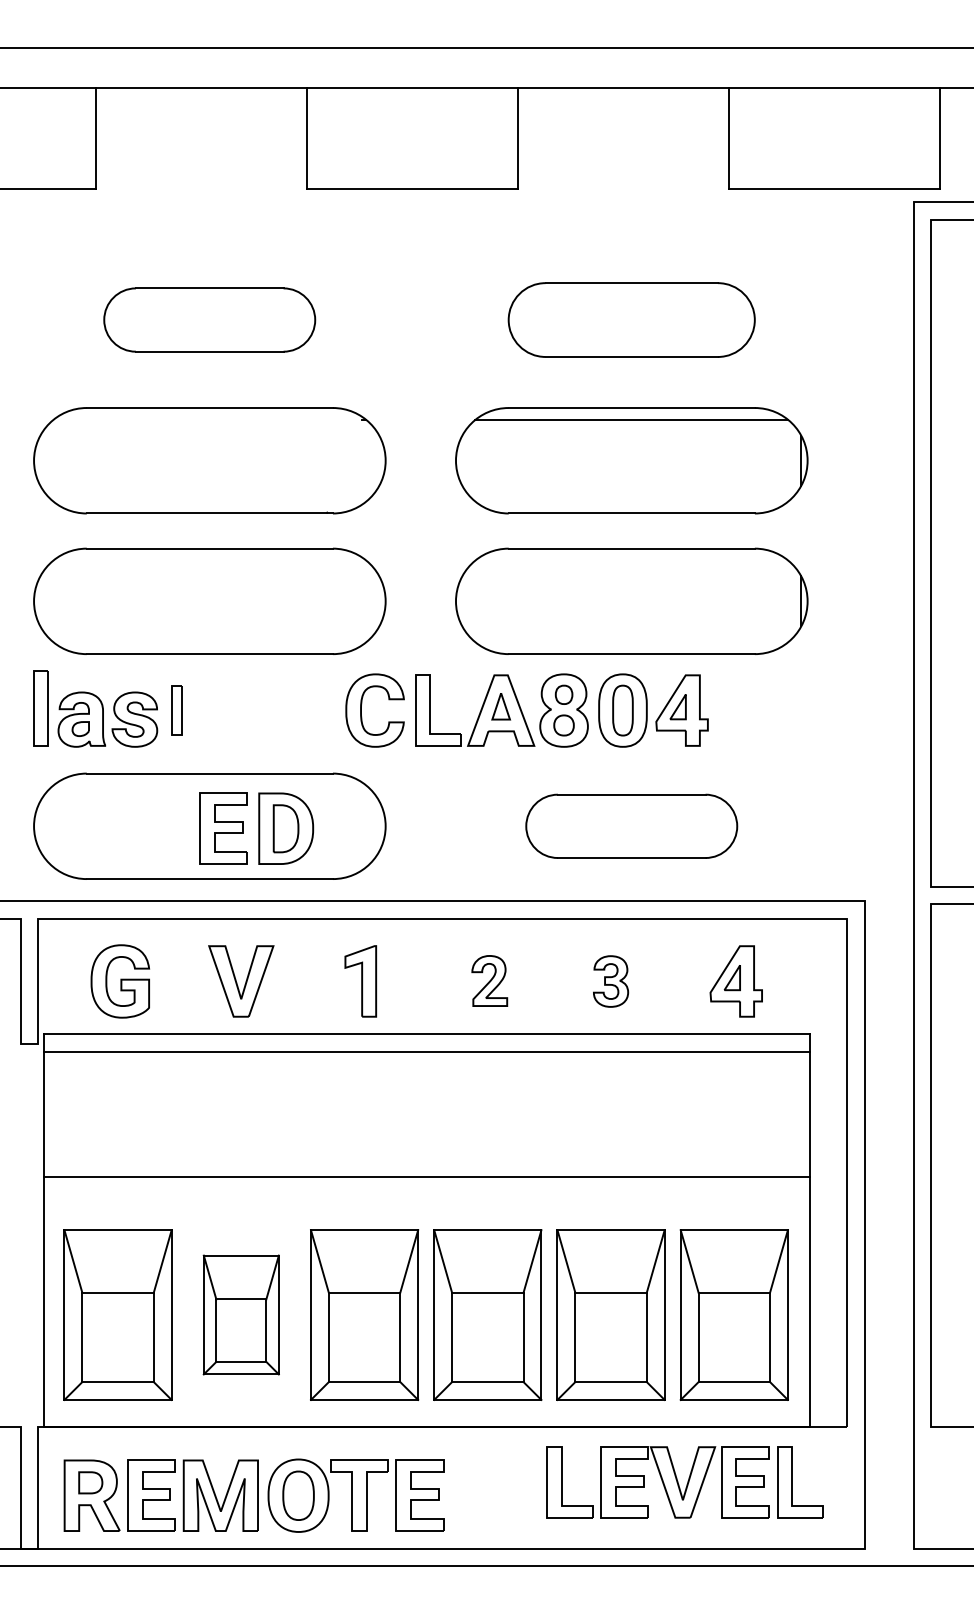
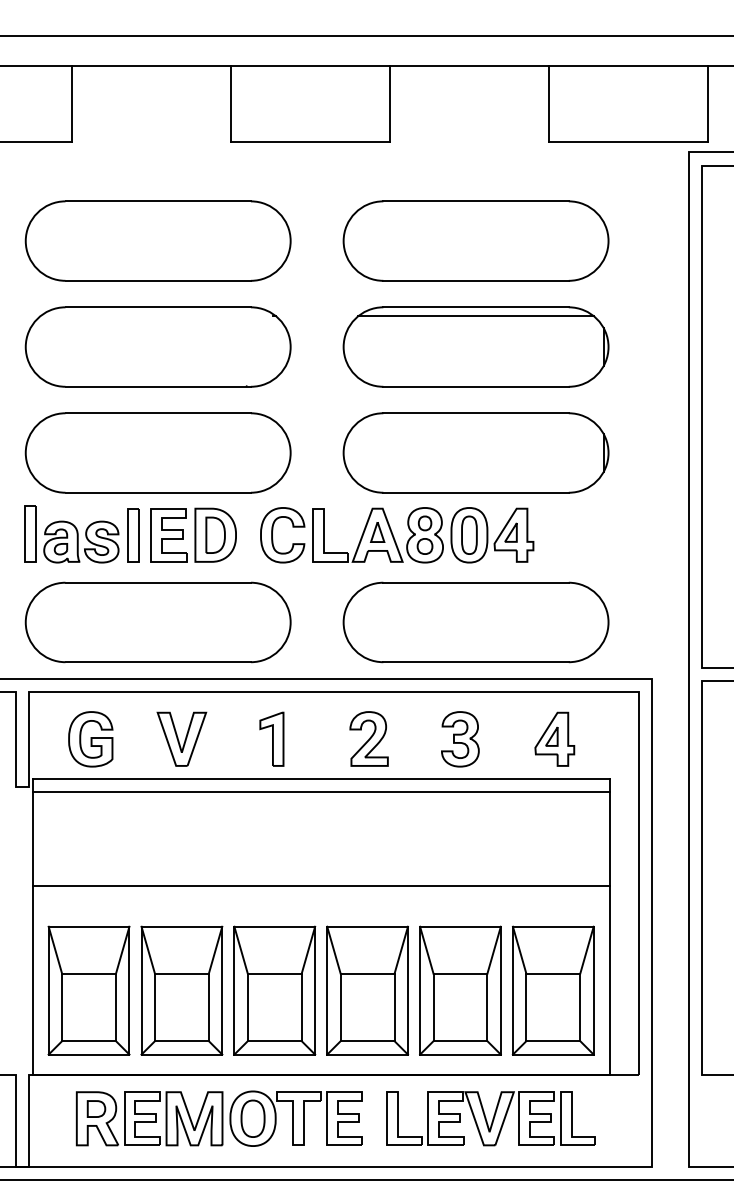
part: (208, 319) -> (157, 240), size x1.67
part: (631, 319) -> (475, 240), size x1.43
part: (177, 710) -> (133, 535), size x1.43
part: (631, 826) -> (475, 622), size x1.67
part: (256, 827) -> (193, 534), moved
part: (488, 980) -> (368, 738), size x1.43
part: (611, 981) -> (460, 739), size x1.43
part: (240, 1314) -> (181, 990), size x1.43
part: (684, 1482) -> (490, 1118), moved
part: (252, 1495) -> (218, 1118), moved

